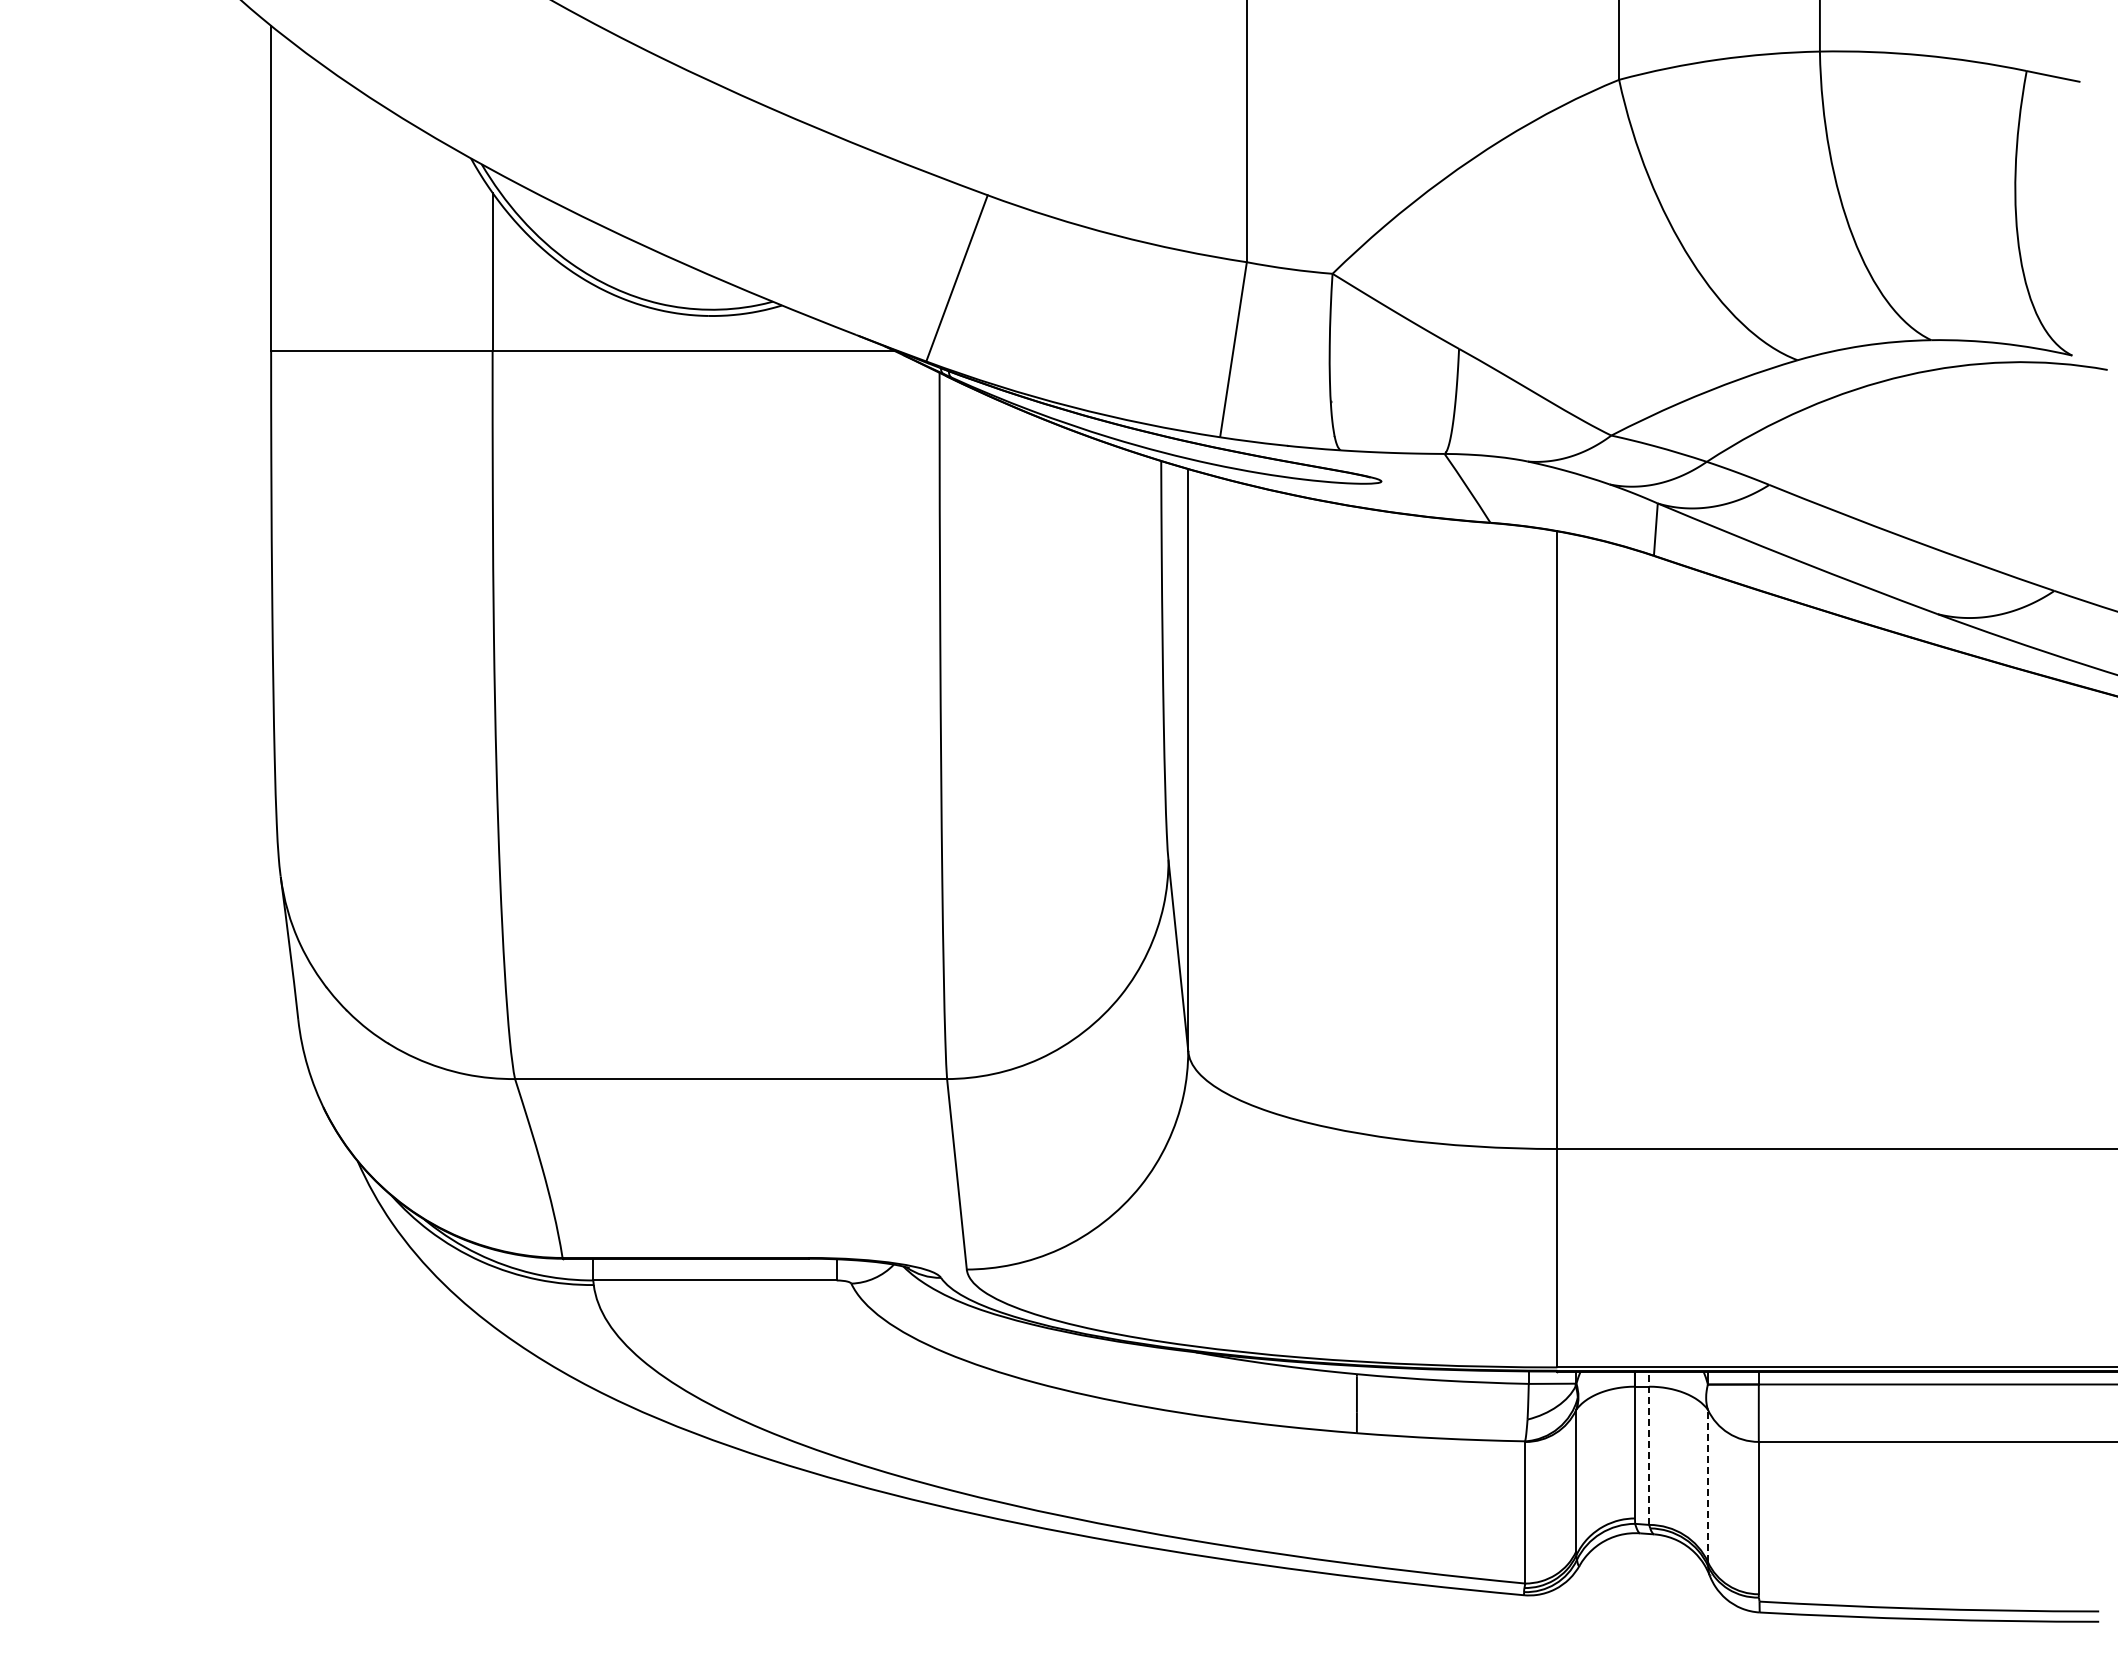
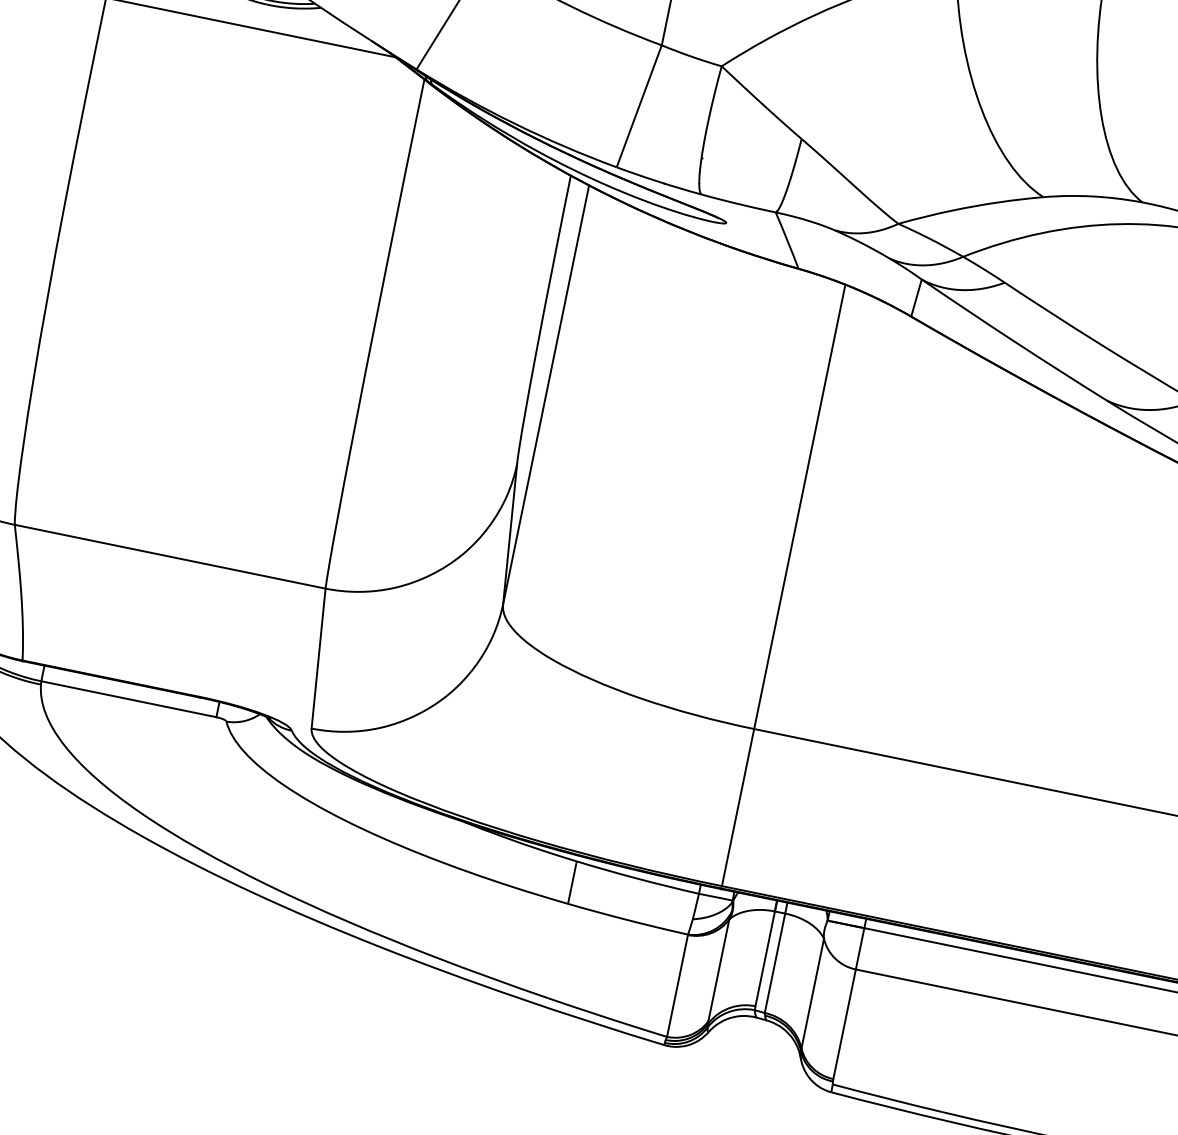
line: (1649, 1448) -> (776, 958), dashed -> solid
line: (1707, 1485) -> (812, 993), dashed -> solid

